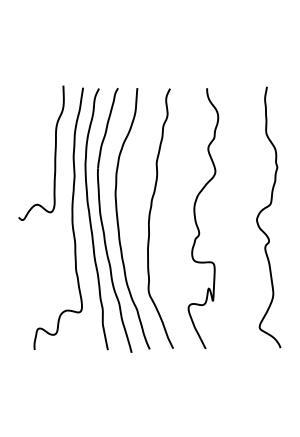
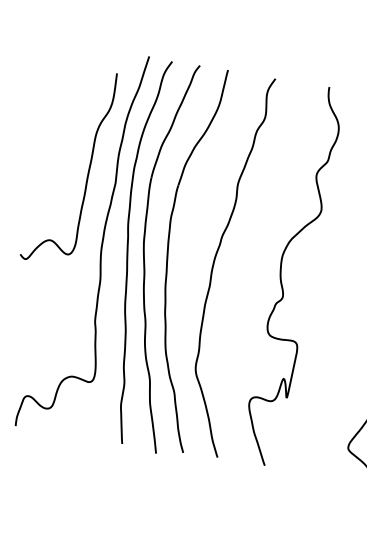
curve: (54, 152) -> (87, 168), moved

